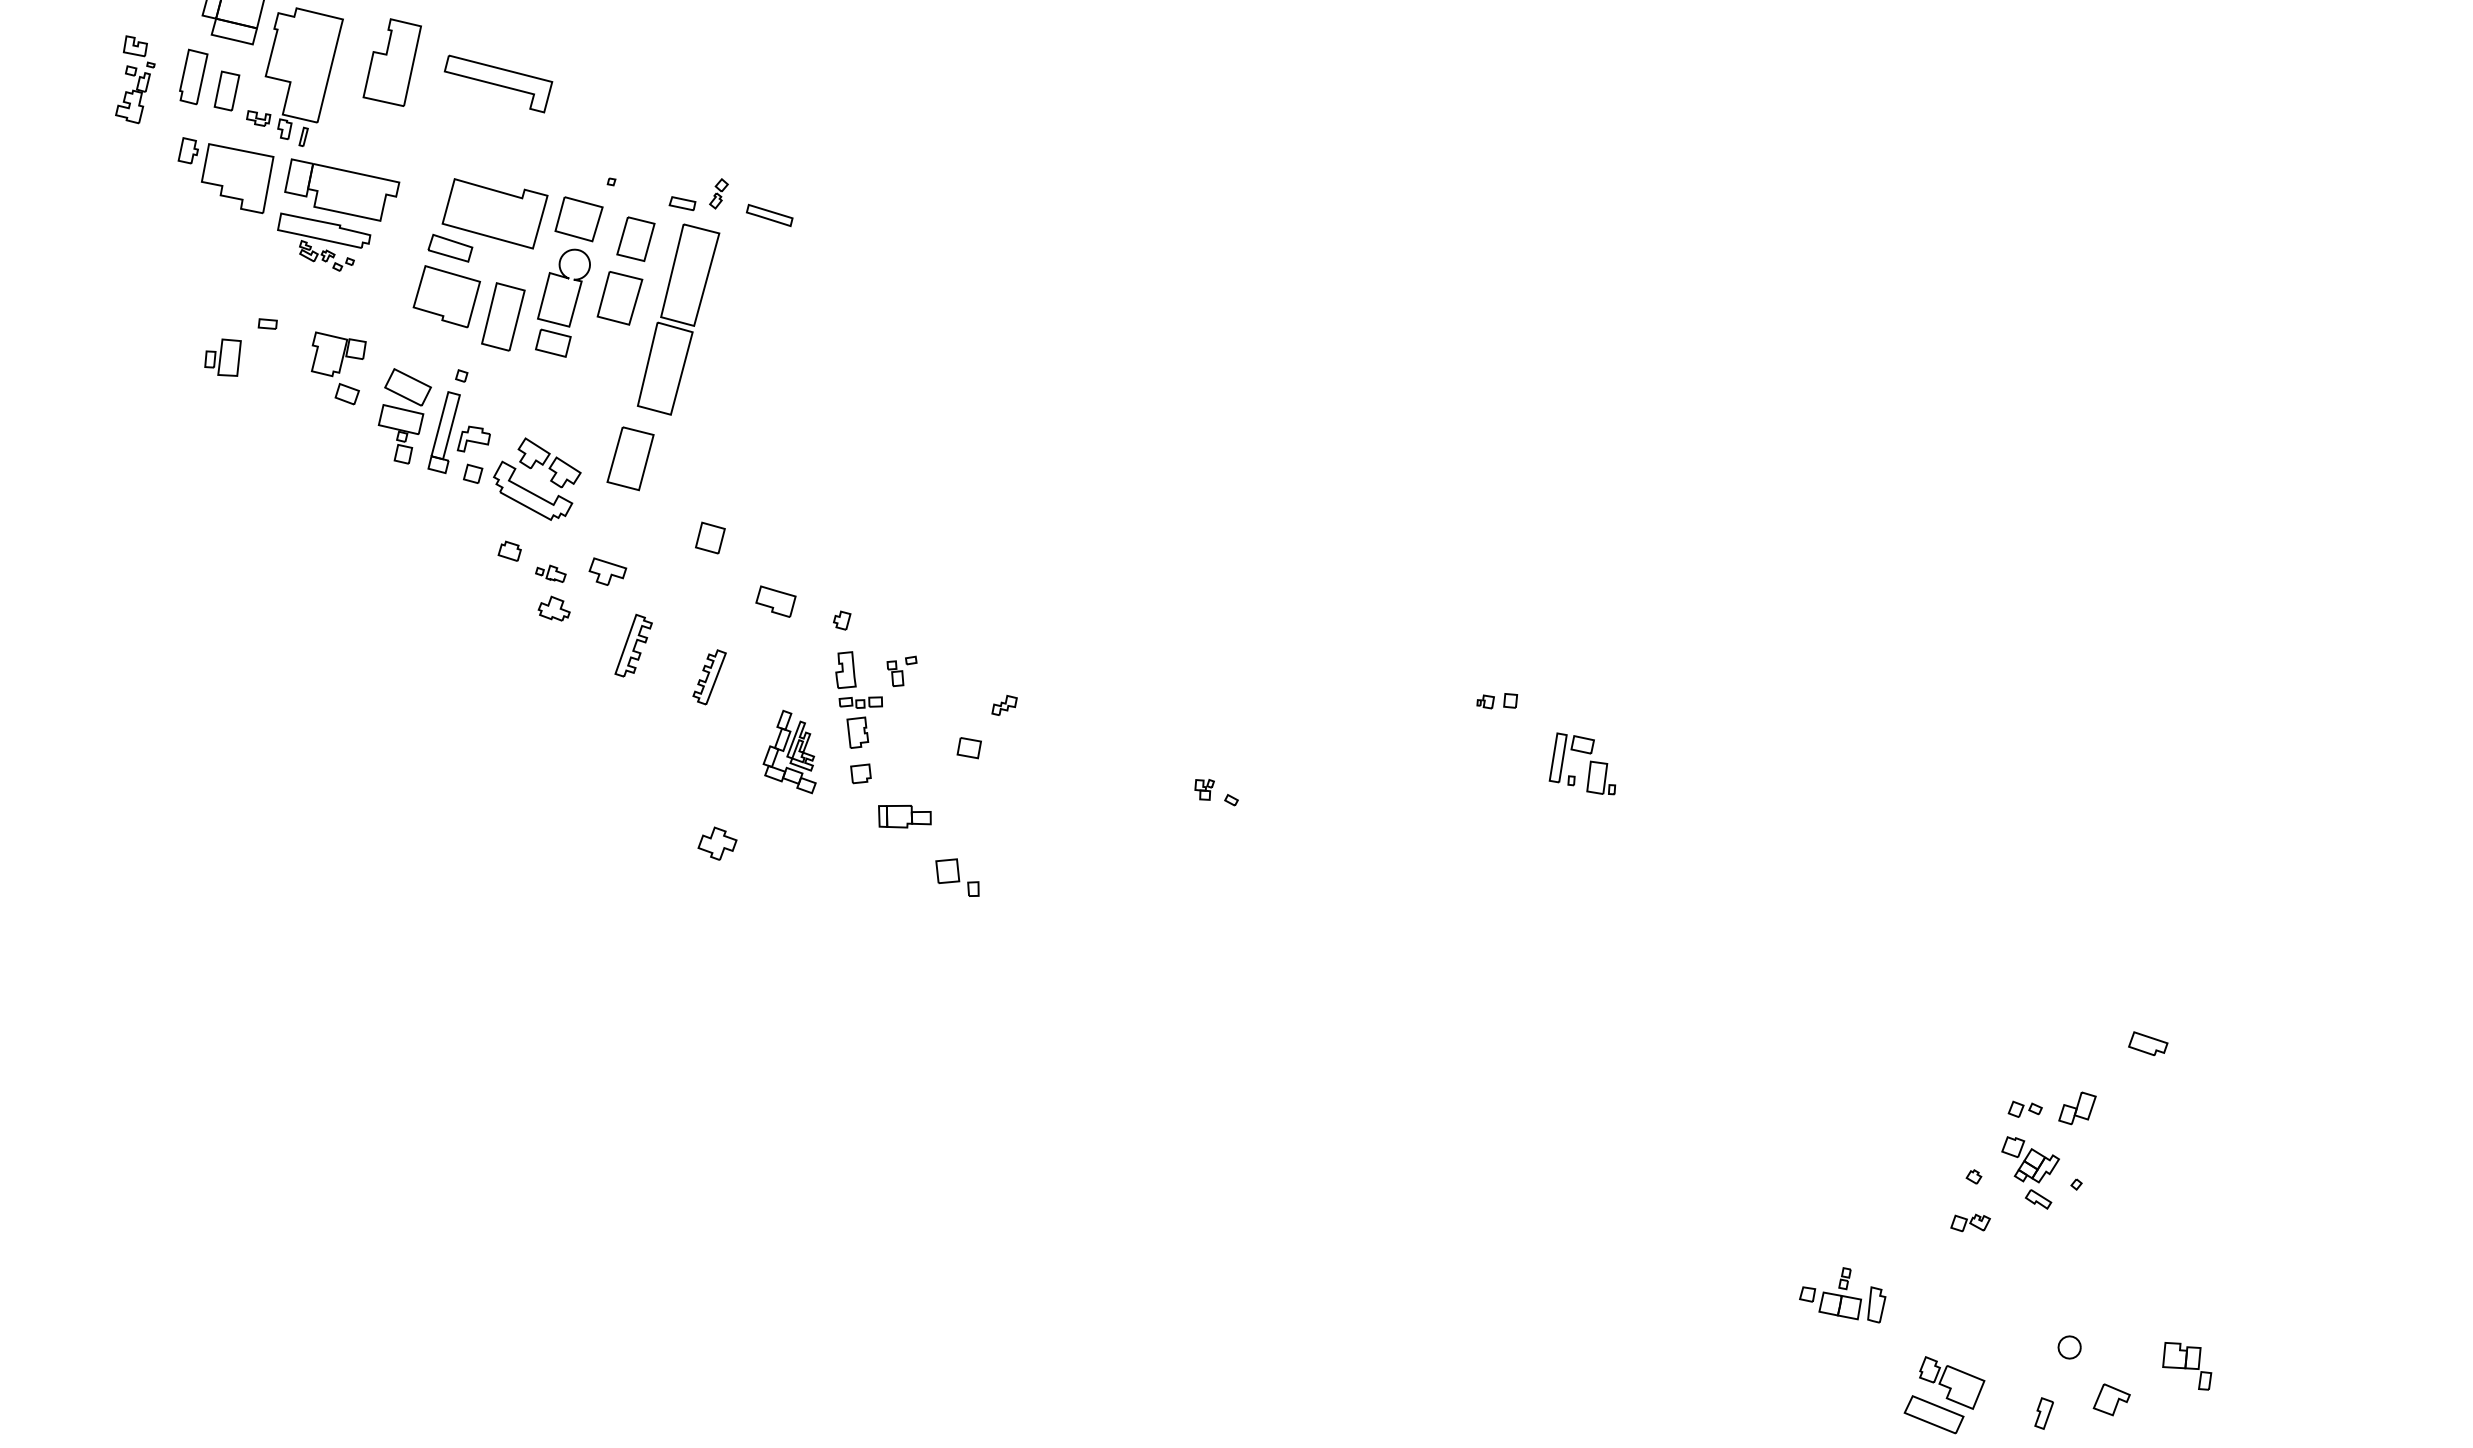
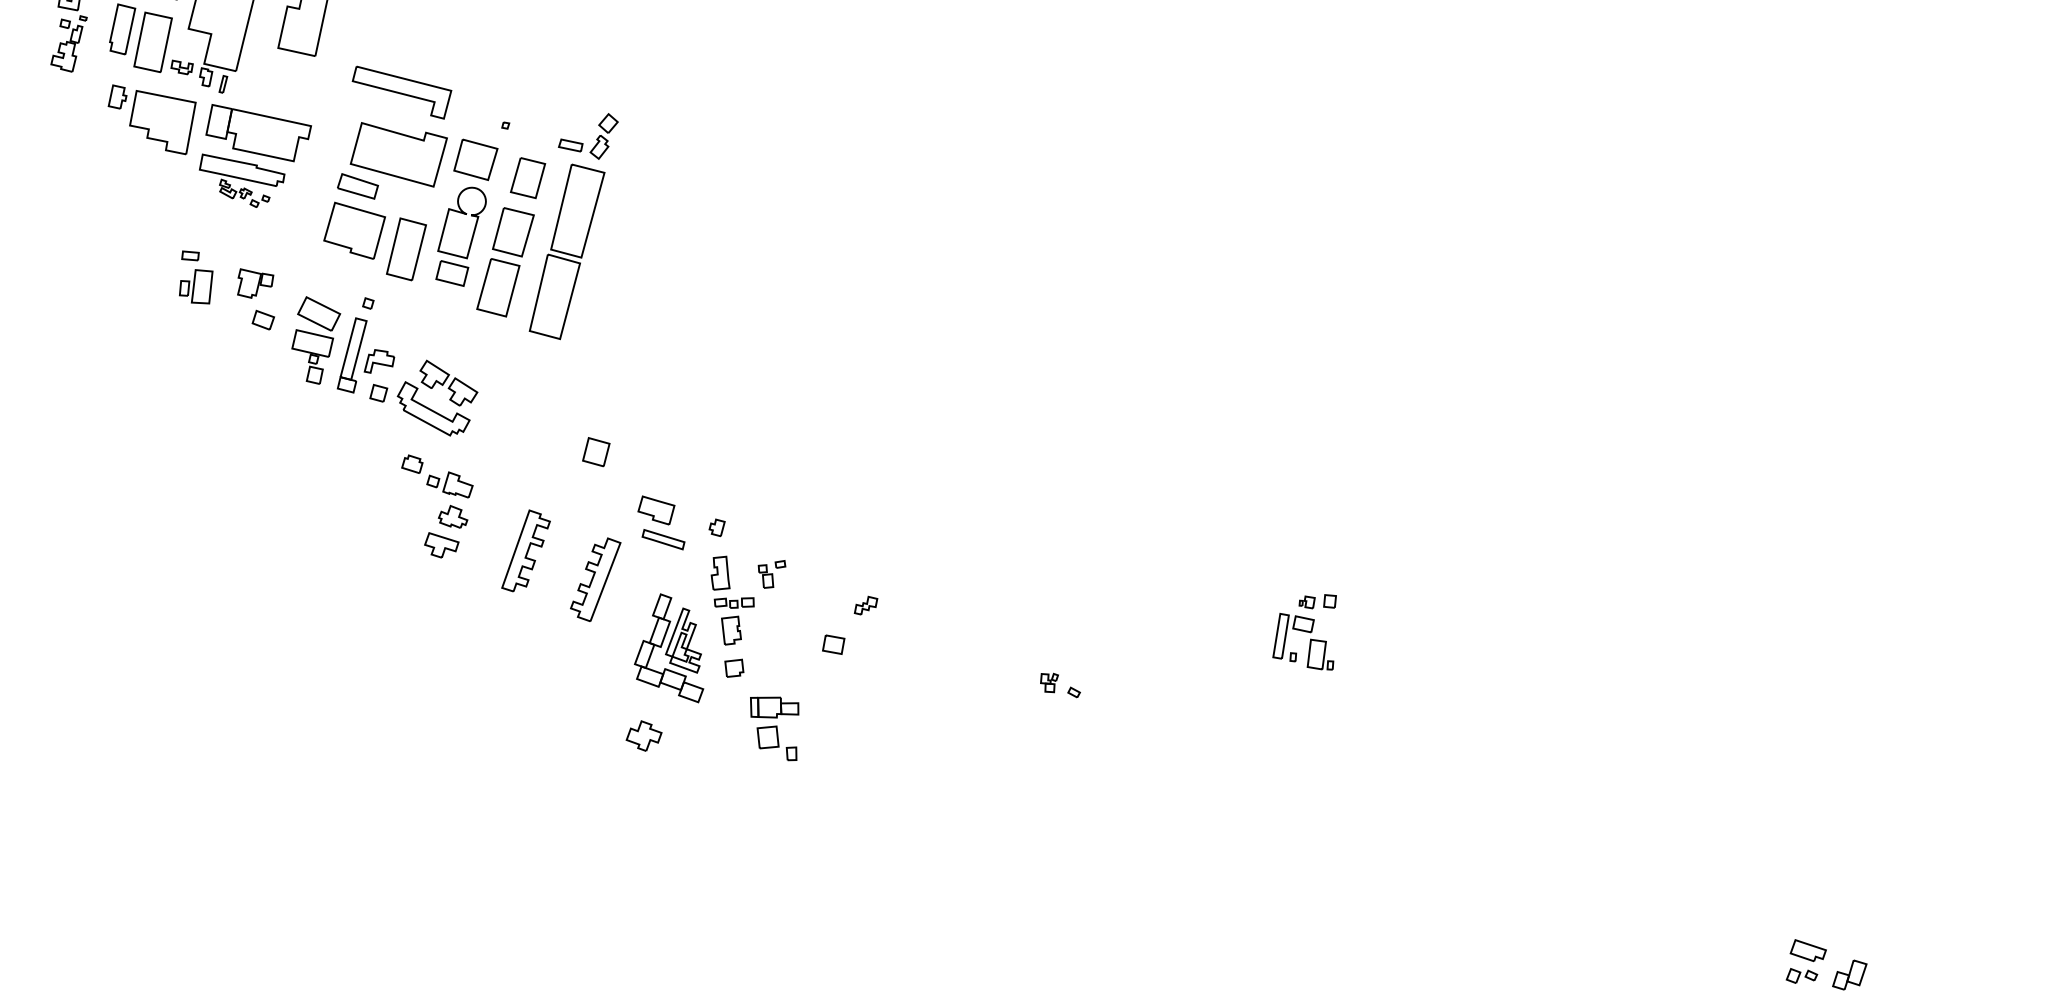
part: (498, 83) -> (402, 92), moved
part: (226, 90) -> (152, 41), size x1.67
part: (718, 193) -> (603, 136), size x1.67
part: (769, 214) -> (663, 538), moved
part: (338, 353) -> (255, 282), size x0.71
part: (222, 357) -> (195, 286), moved
part: (630, 458) -> (498, 287), moved
part: (607, 571) -> (441, 545), moved
part: (550, 573) -> (449, 484), size x1.67
part: (633, 645) -> (525, 550), size x1.43
part: (709, 677) -> (595, 579), size x1.67
part: (789, 751) -> (668, 647), size x1.43
part: (1589, 763) -> (1309, 641), moved
part: (717, 843) -> (644, 735), moved
part: (957, 877) -> (777, 743), moved
part: (2148, 1043) -> (1808, 950), moved

